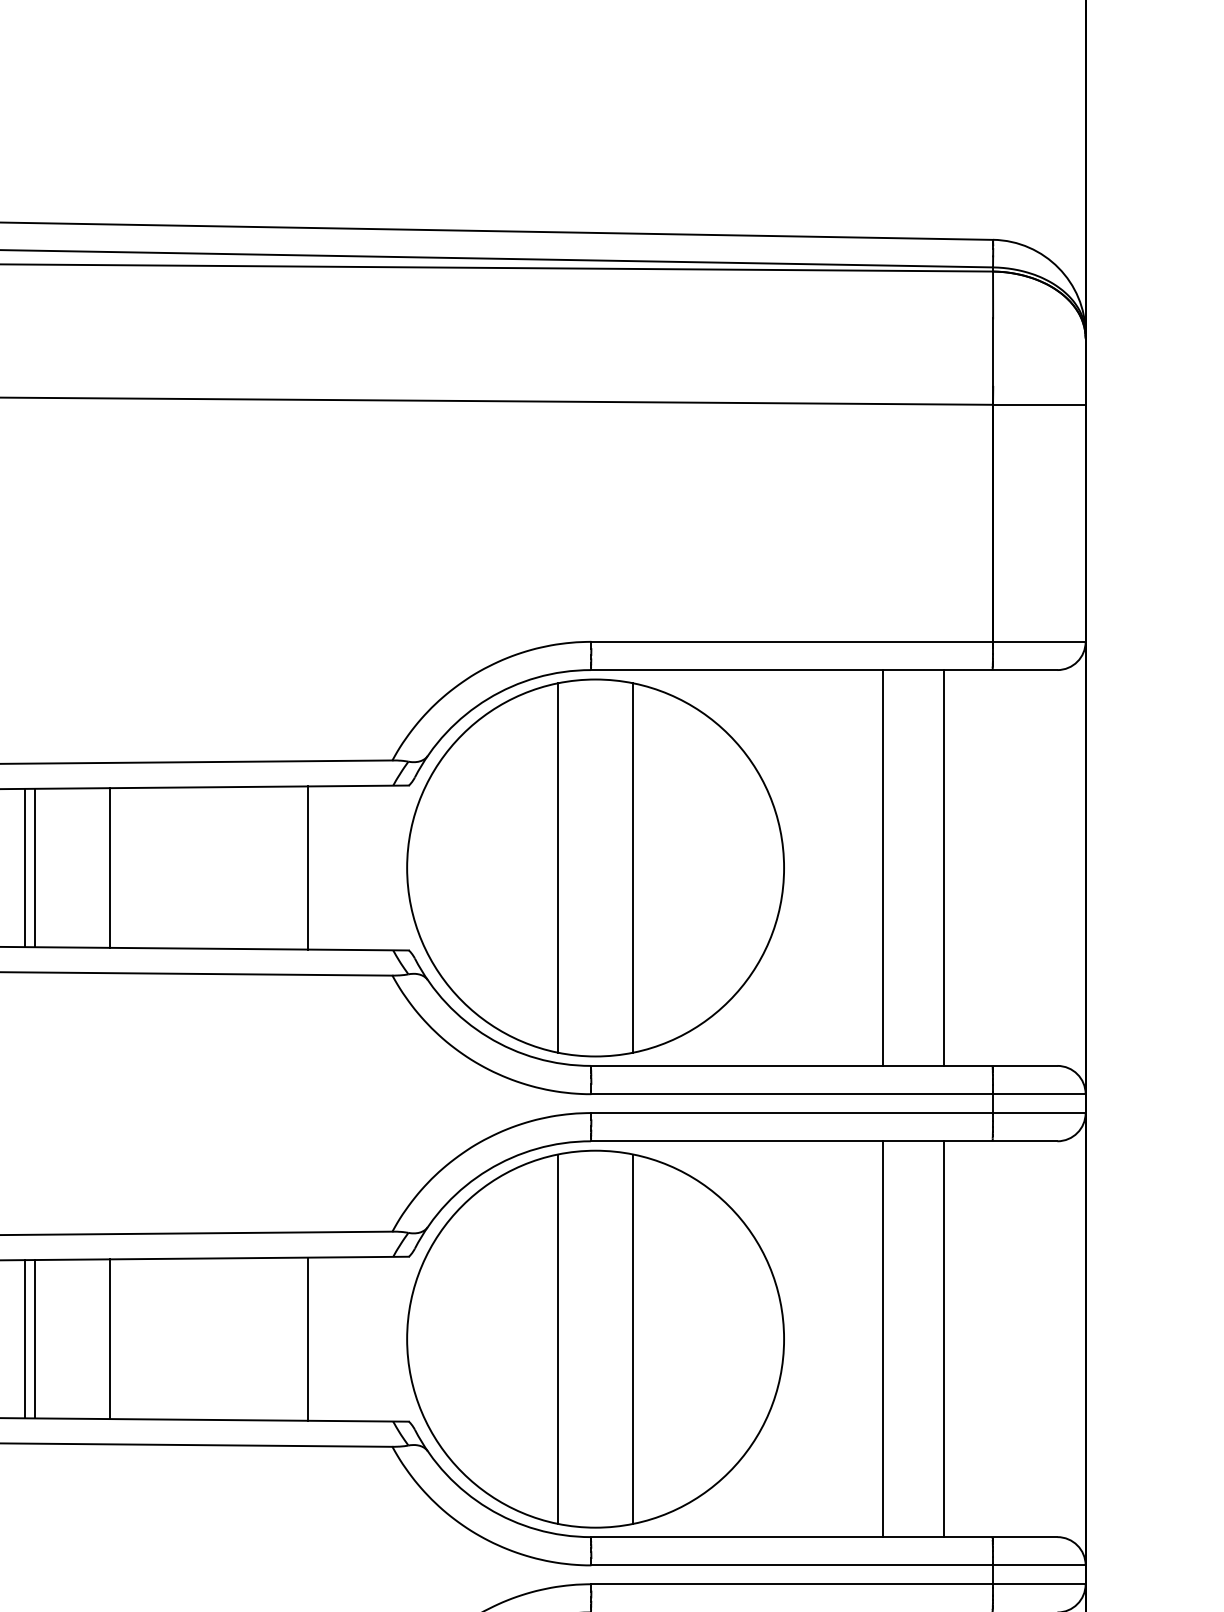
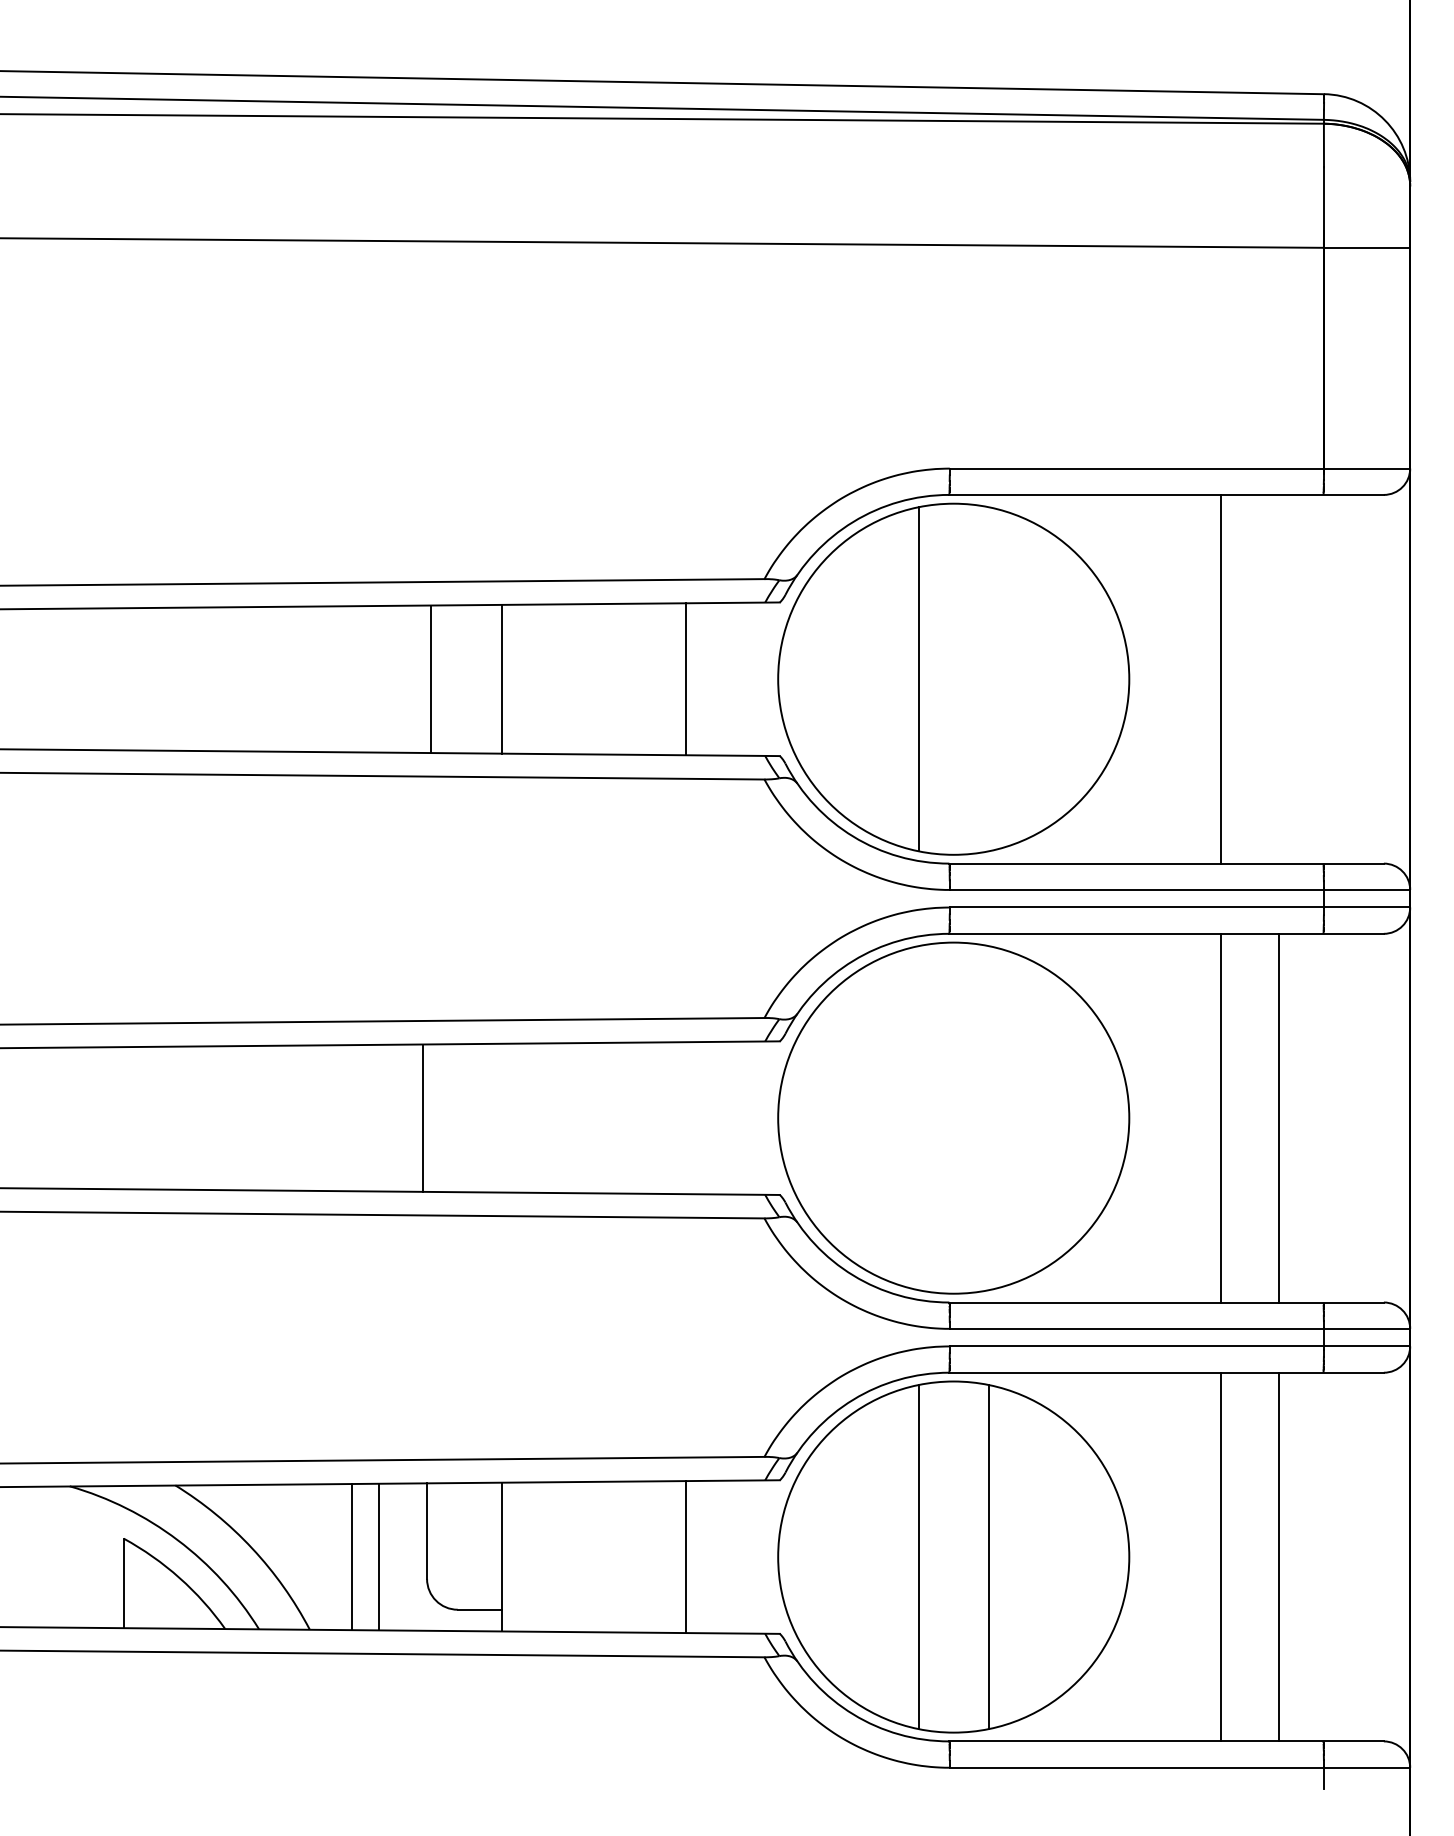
line: (944, 867) -> (1278, 678), removed
line: (25, 868) -> (422, 679), removed
line: (632, 868) -> (988, 679), removed
line: (34, 1338) -> (431, 1117), removed
line: (110, 1338) -> (501, 1117), removed
line: (308, 1339) -> (686, 1118), removed
line: (557, 1339) -> (918, 1118), removed
line: (632, 1339) -> (988, 1118), removed

